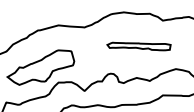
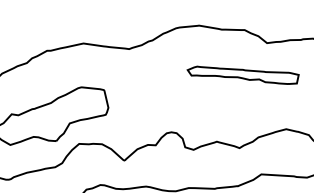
part: (138, 46) -> (242, 75), moved

